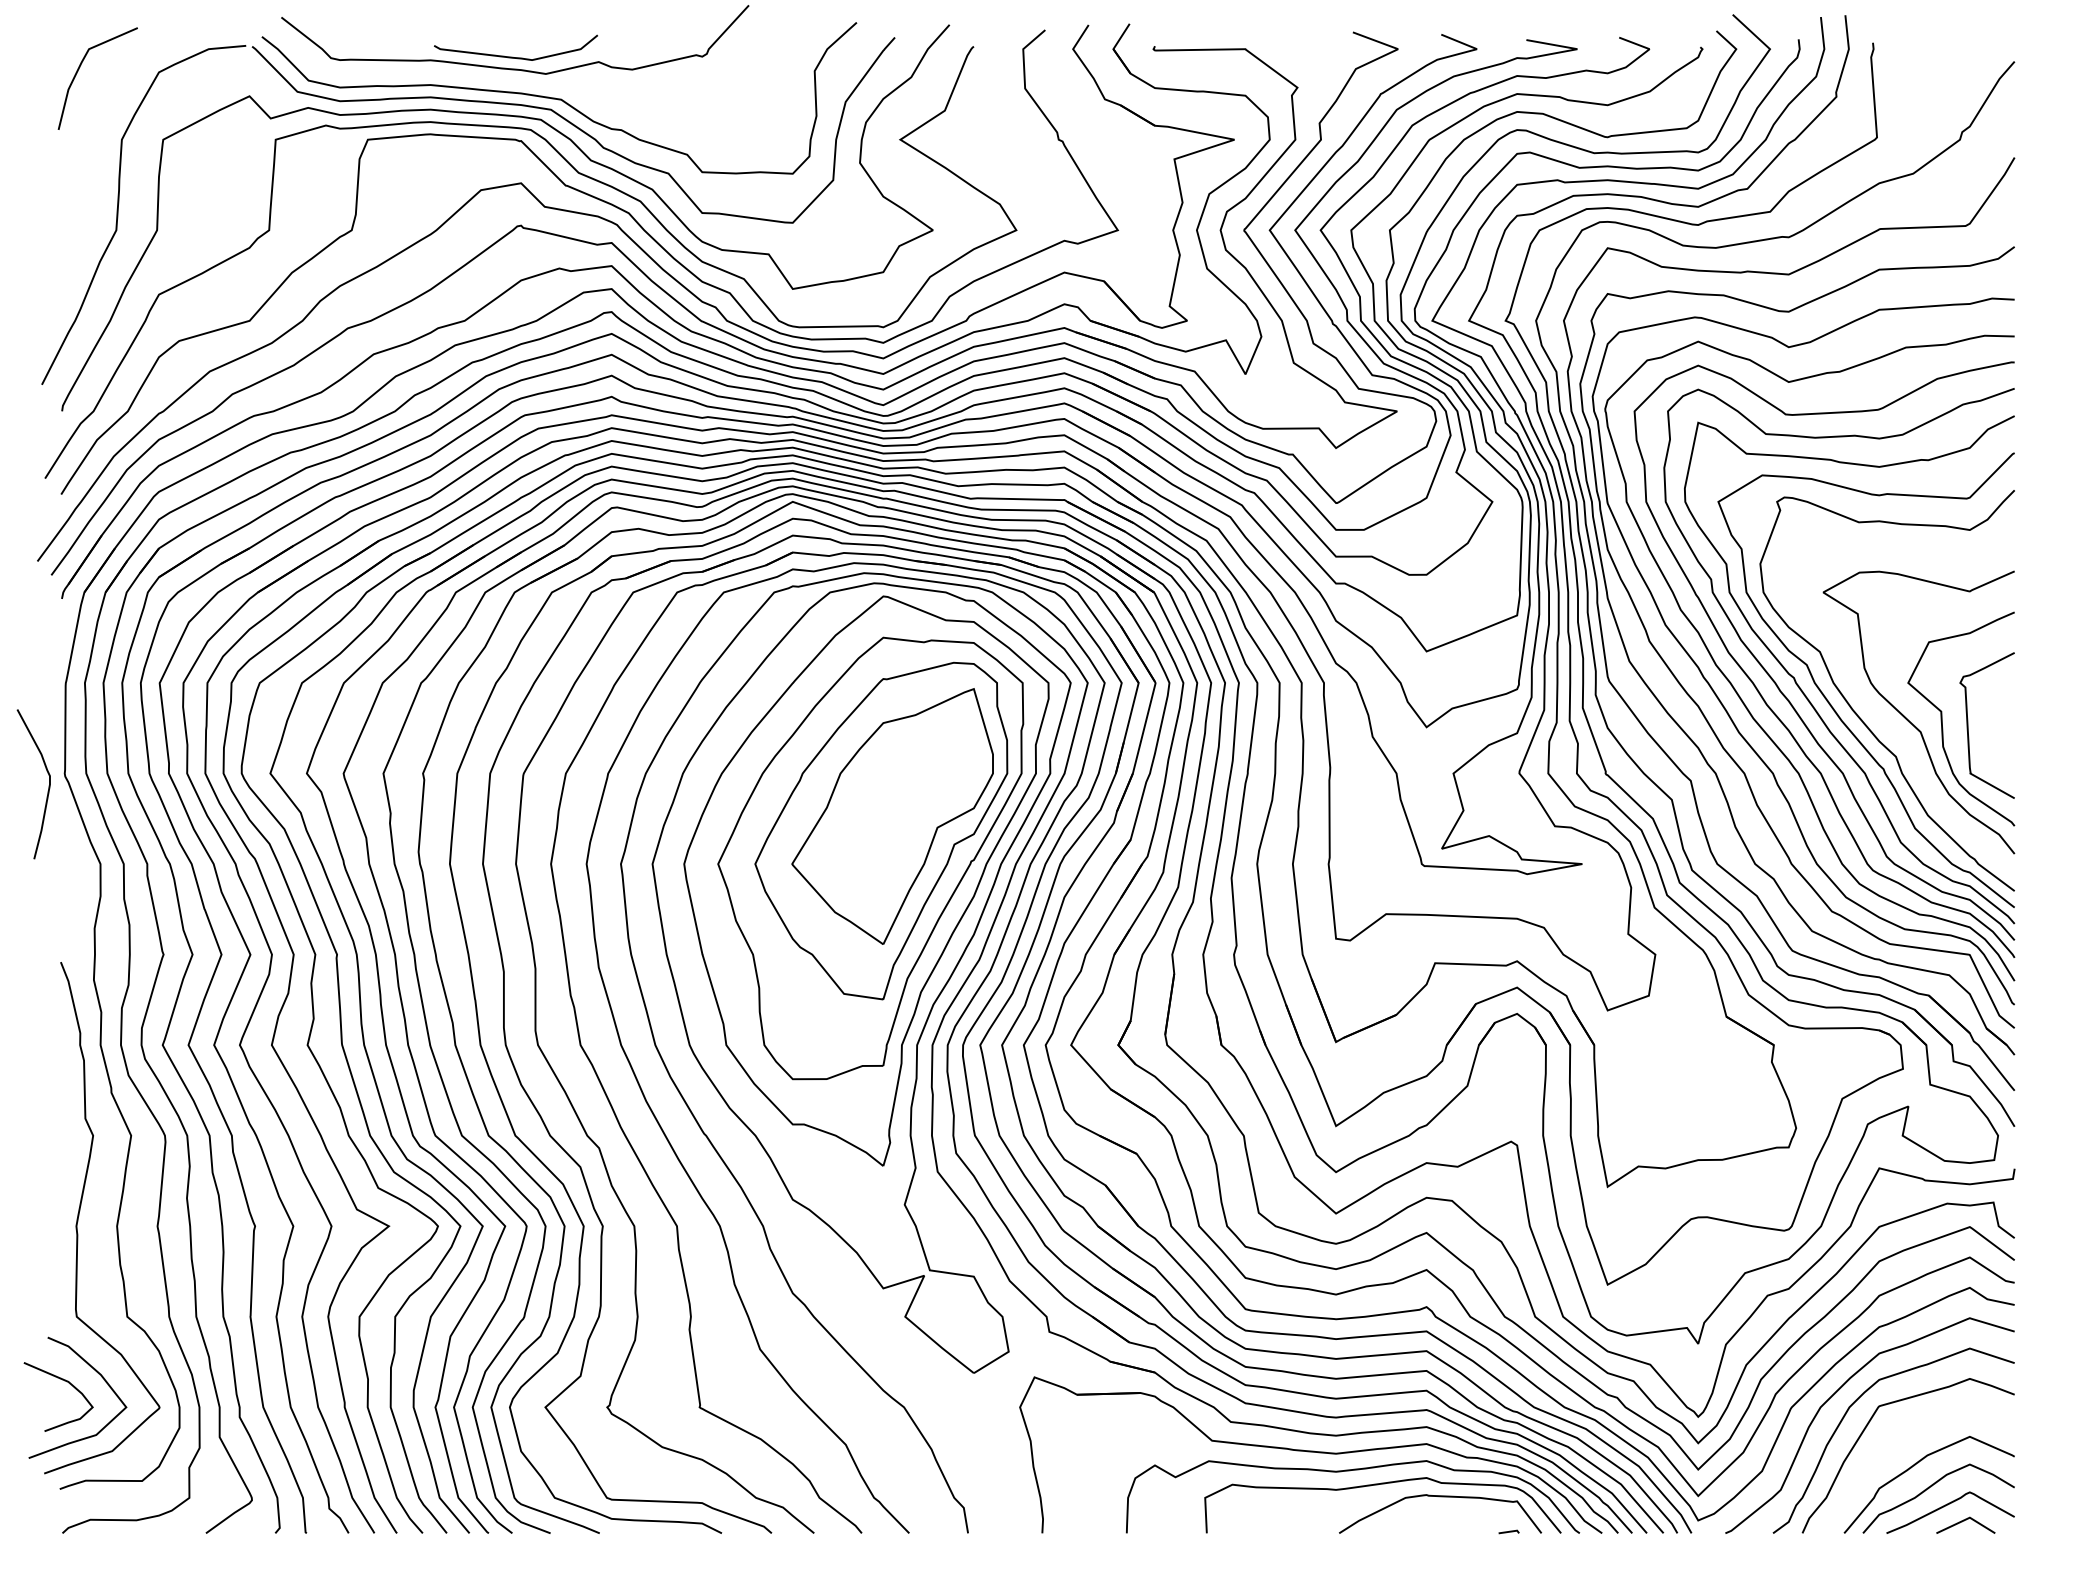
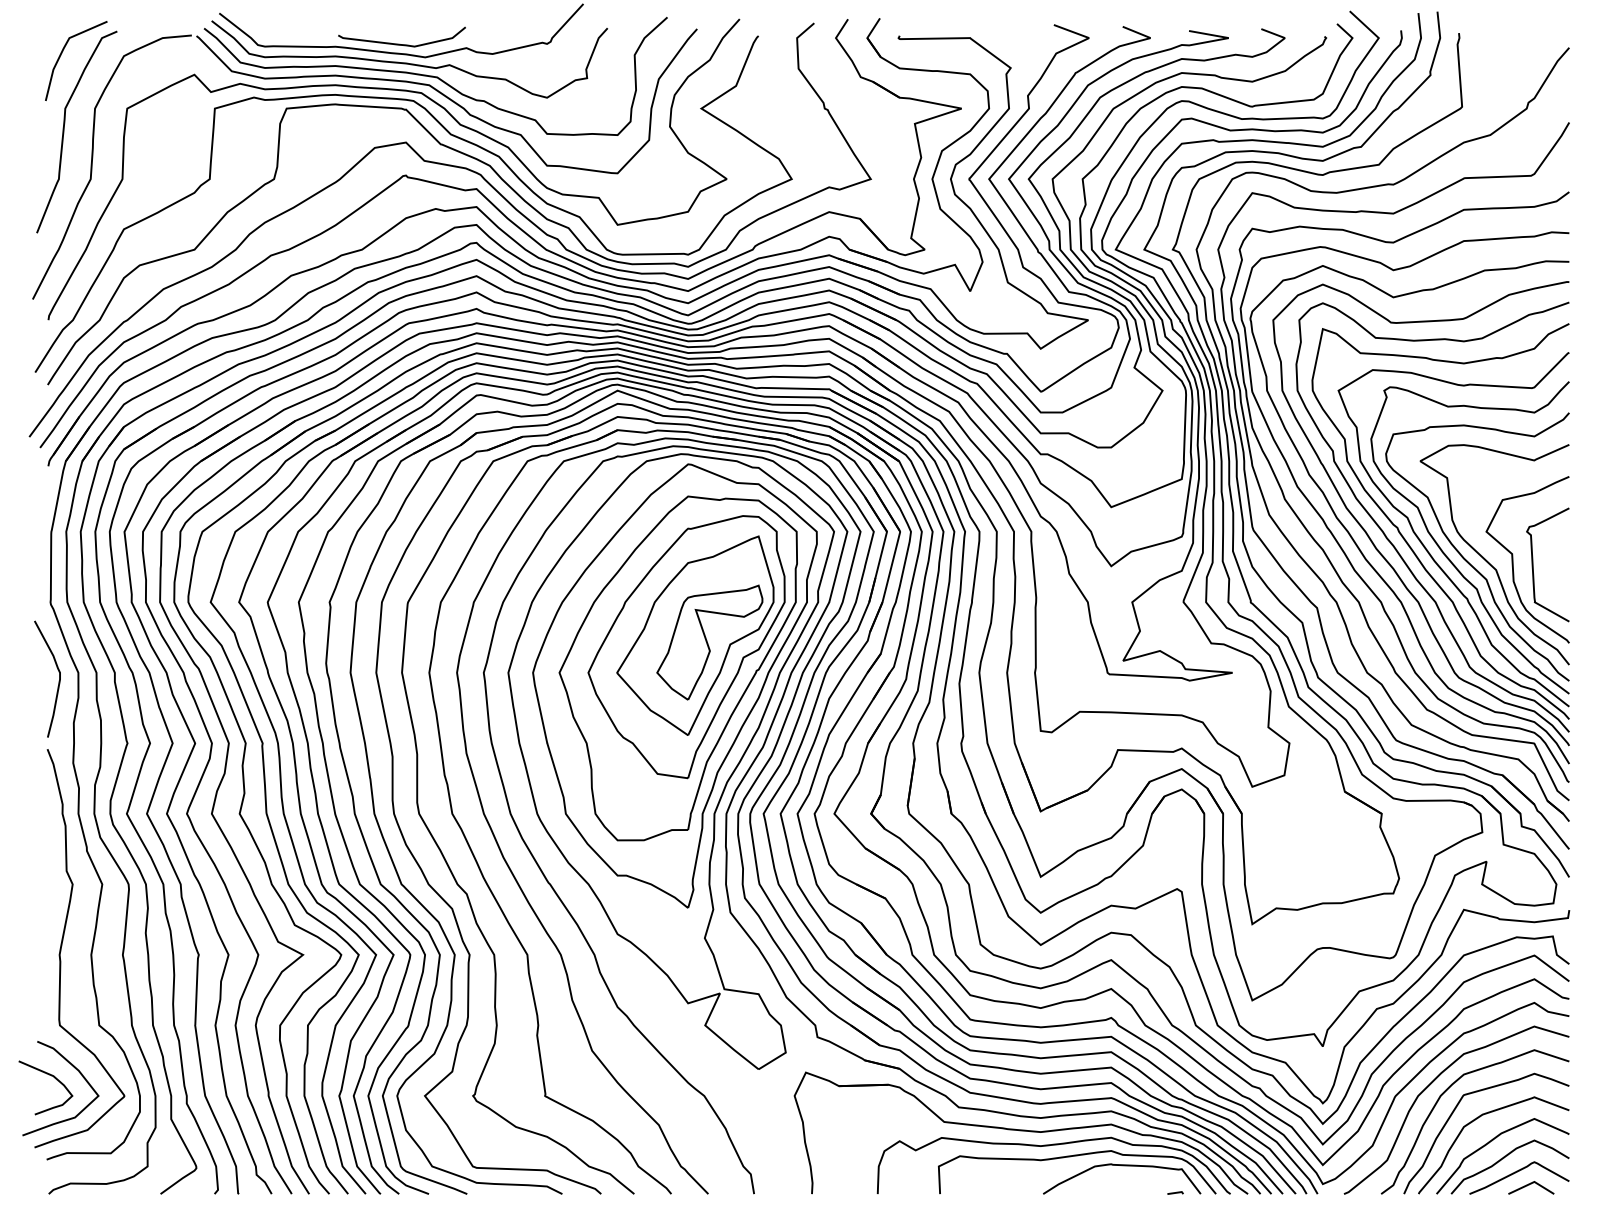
curve: (525, 81) -> (409, 63), added
curve: (82, 169) -> (64, 131), added
curve: (1883, 719) -> (1467, 560), added
curve: (48, 785) -> (58, 680), moved
part: (910, 825) -> (709, 642), added
curve: (1894, 1438) -> (1475, 1120), added

